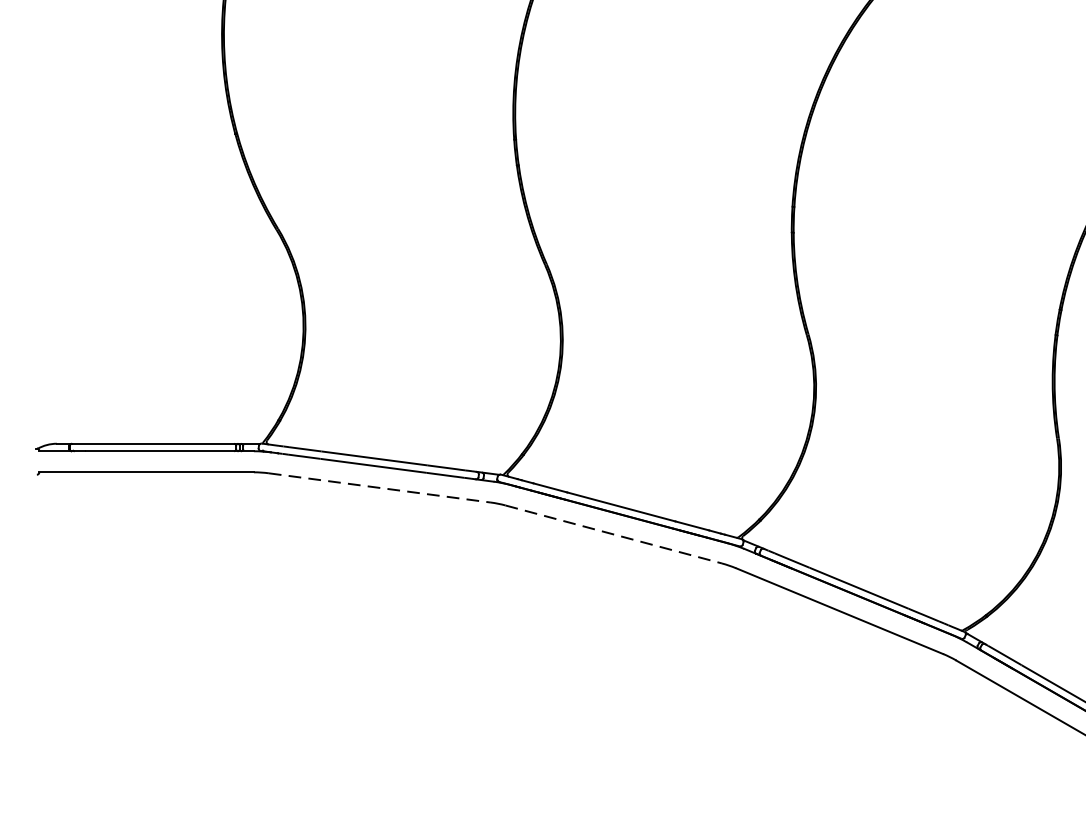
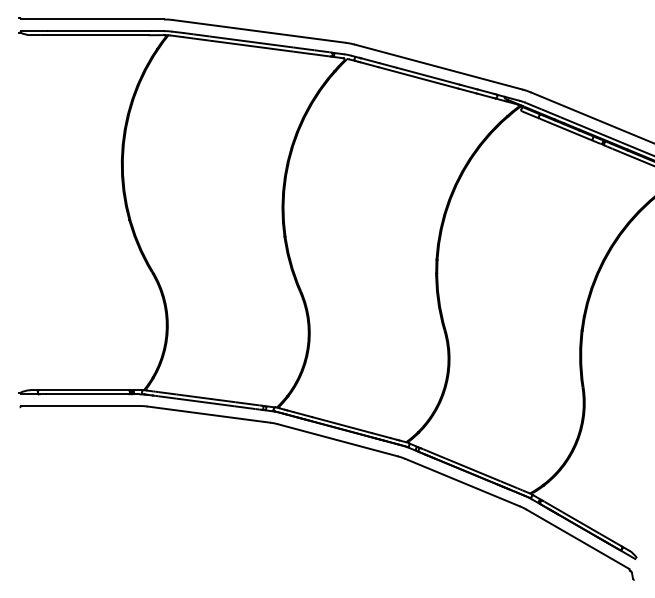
line: (379, 487) -> (208, 414), dashed -> solid
line: (612, 534) -> (337, 440), dashed -> solid

